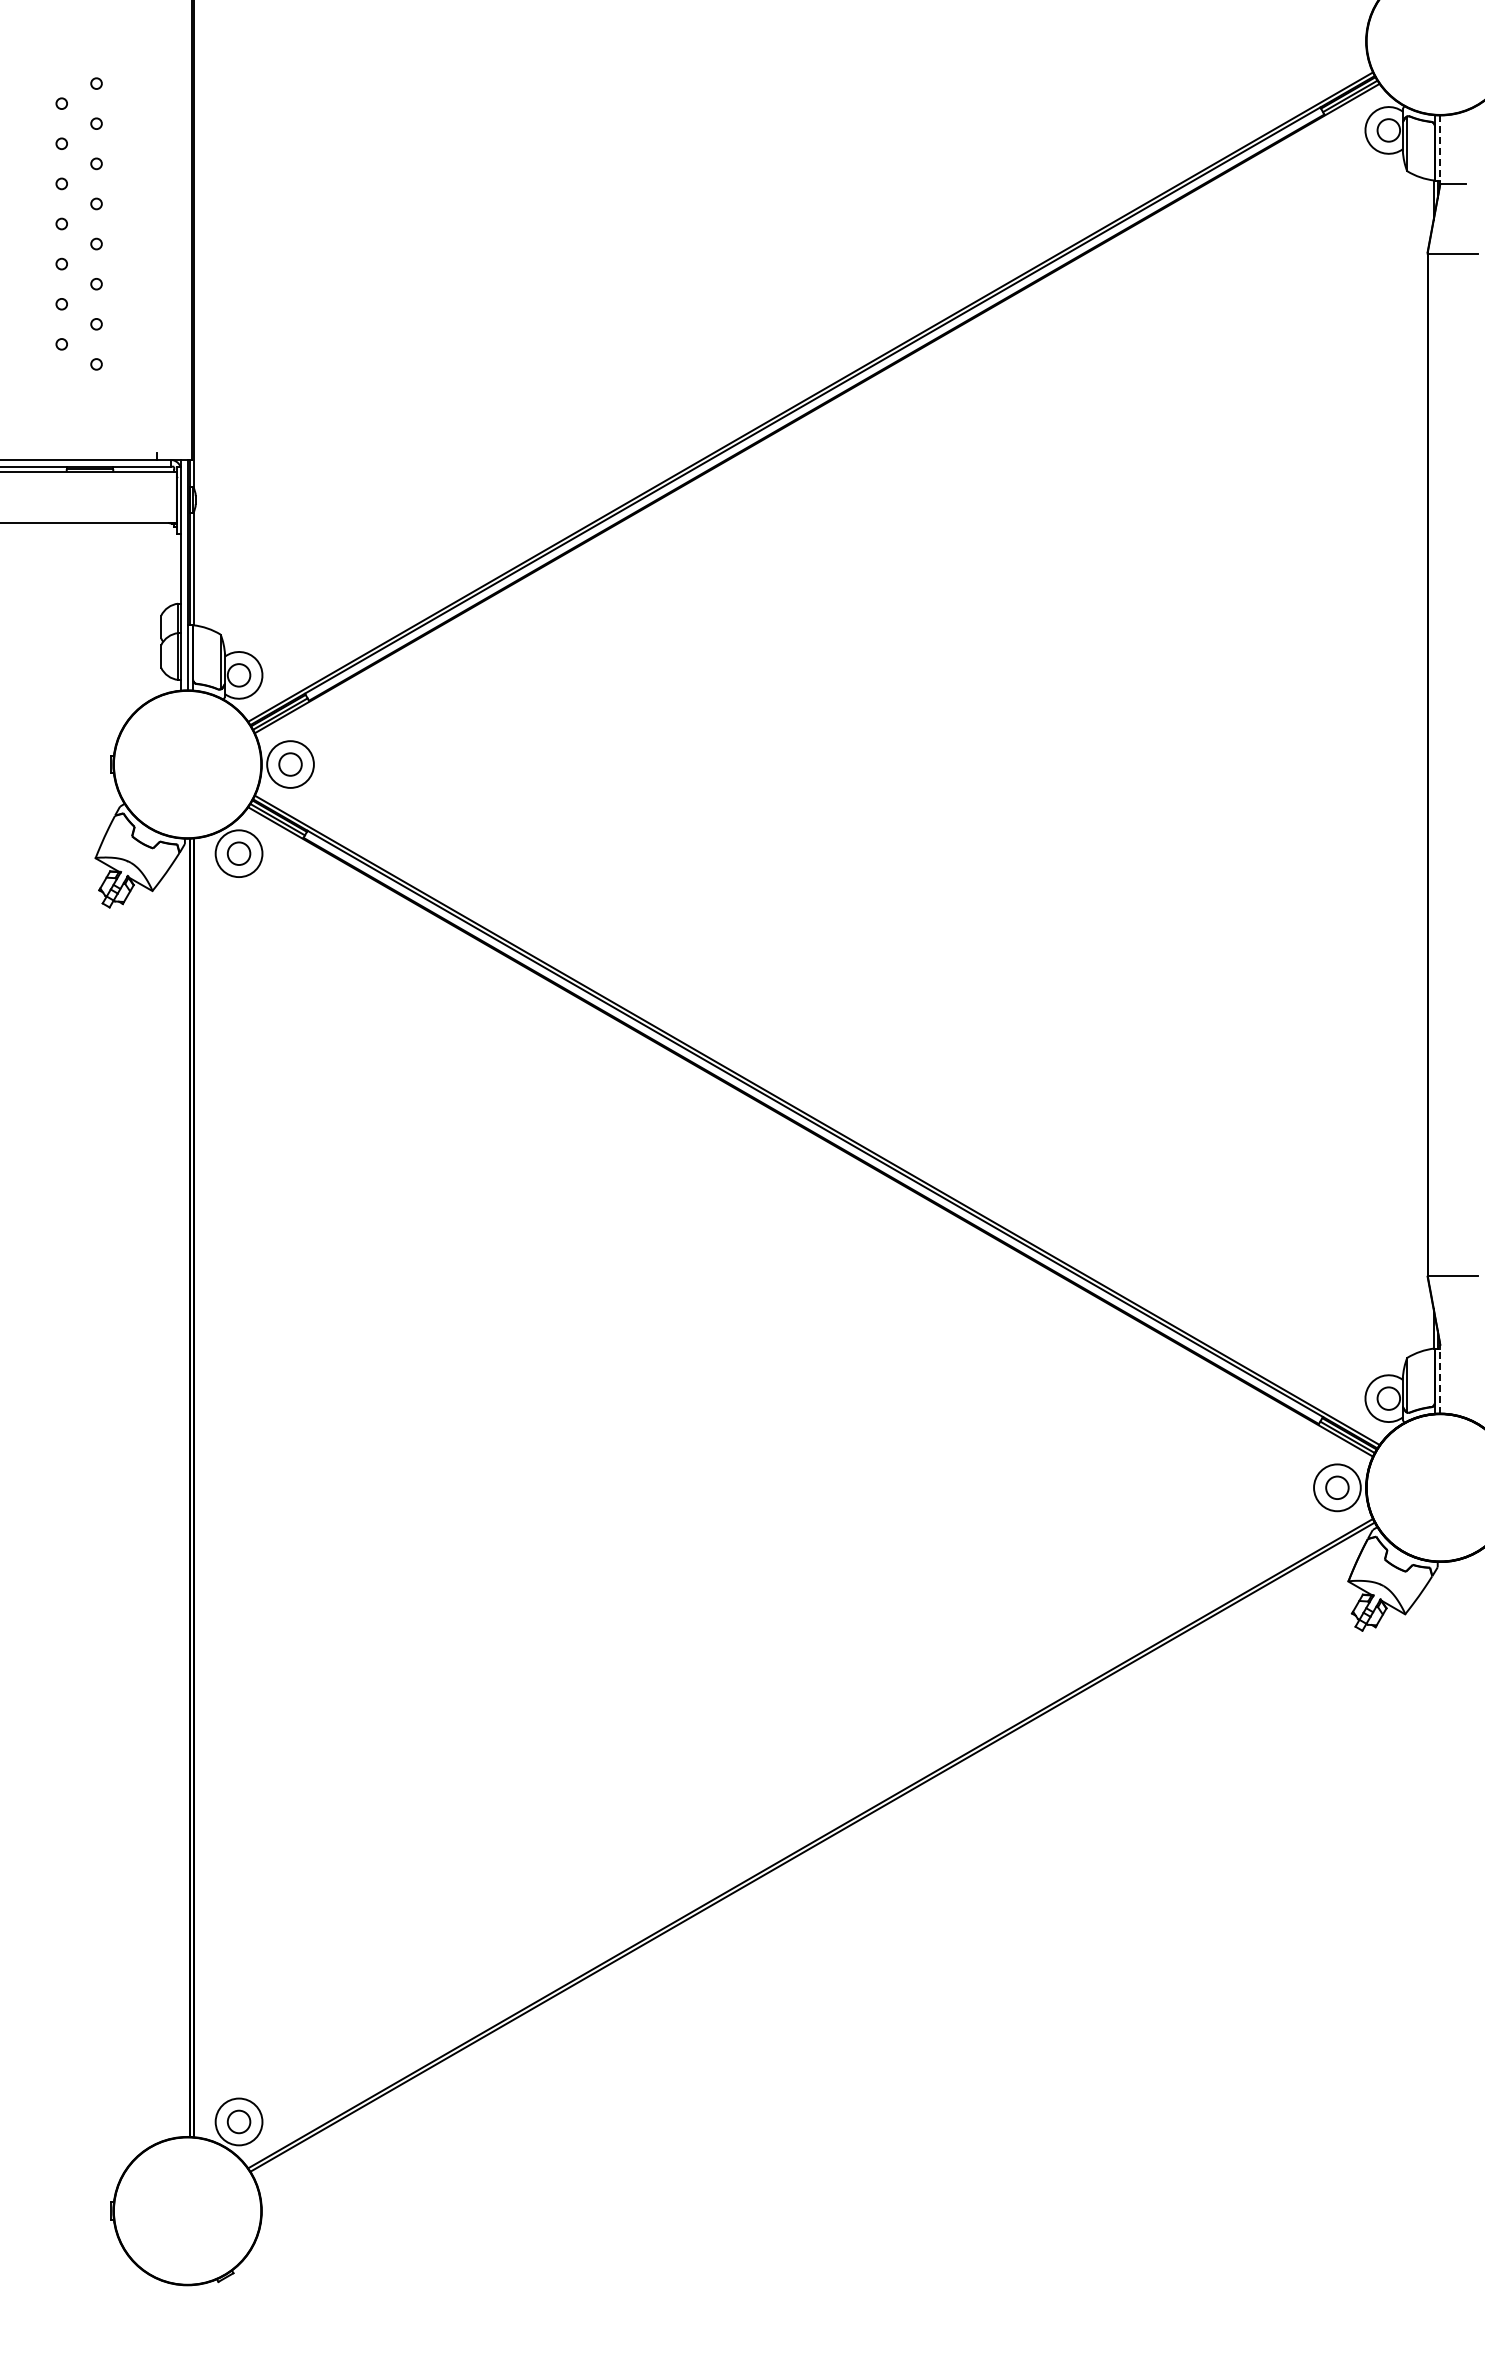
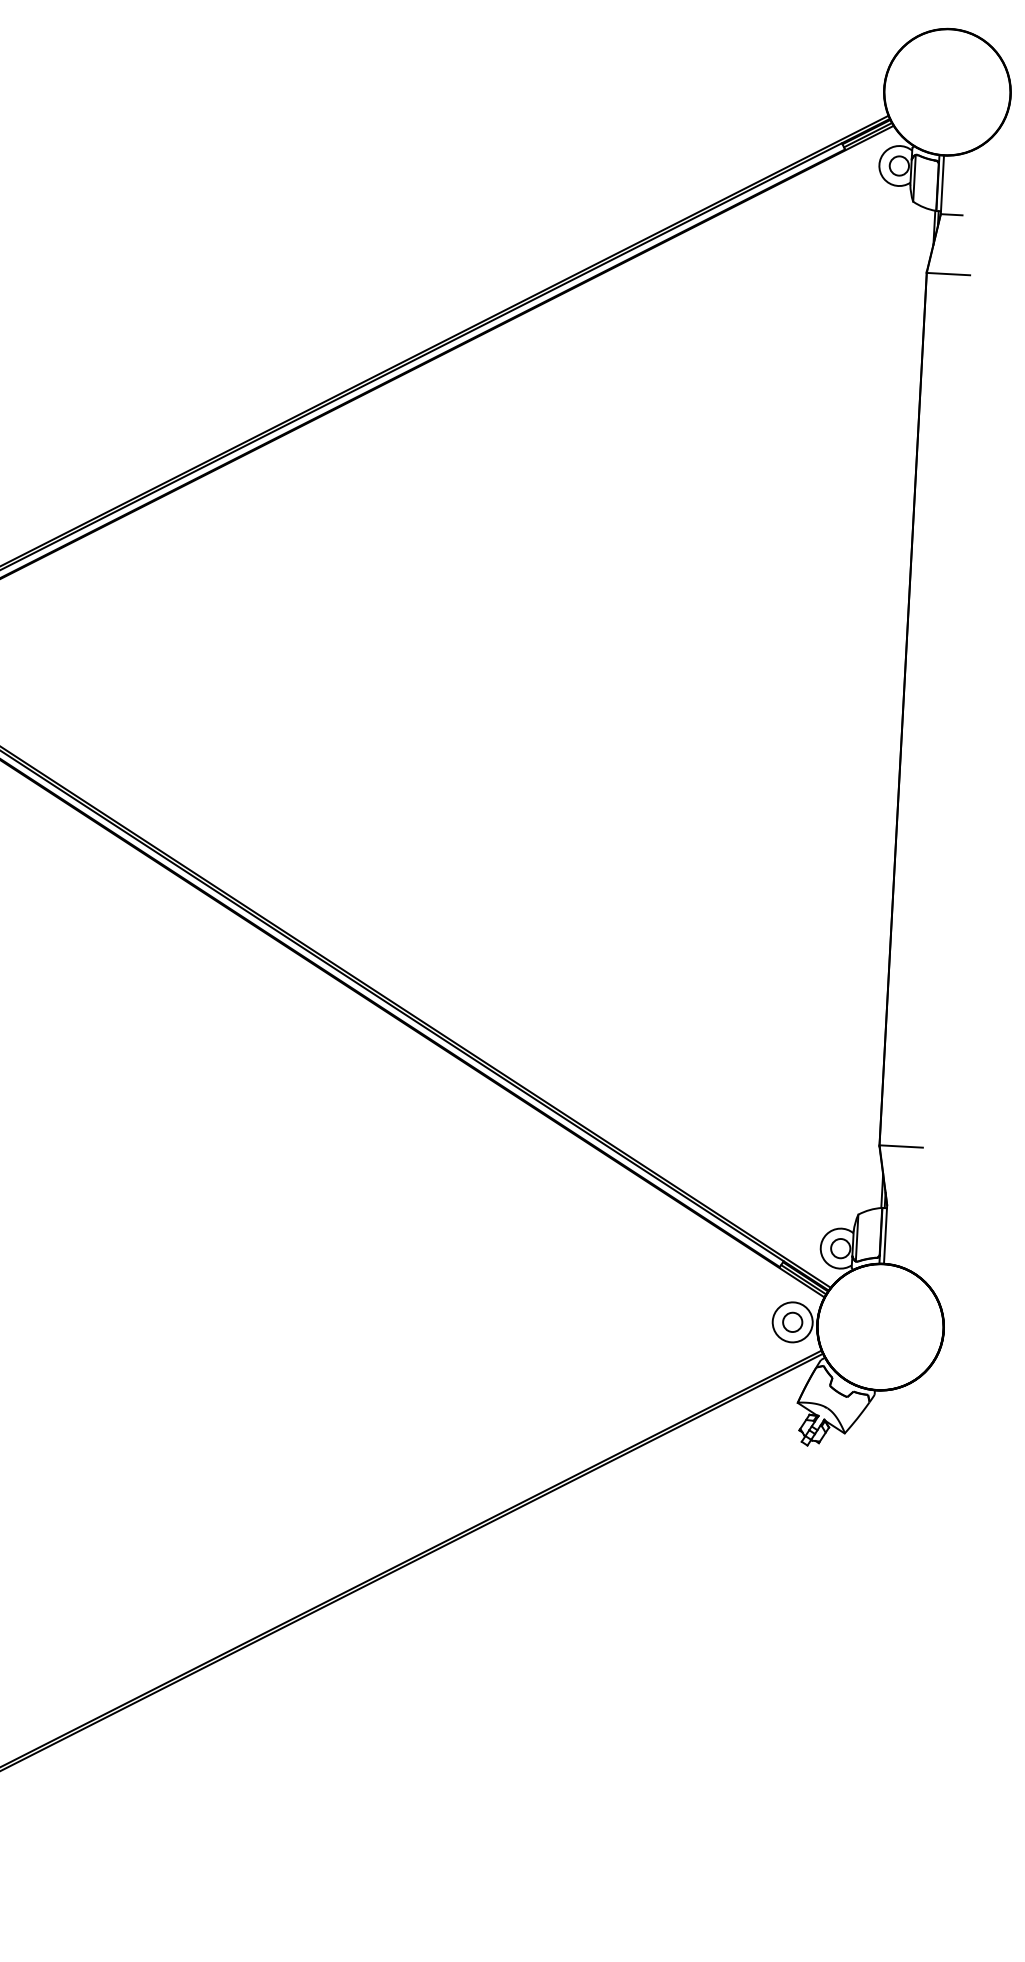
line: (1440, 150) -> (942, 185), dashed -> solid
line: (1440, 1378) -> (885, 1233), dashed -> solid

